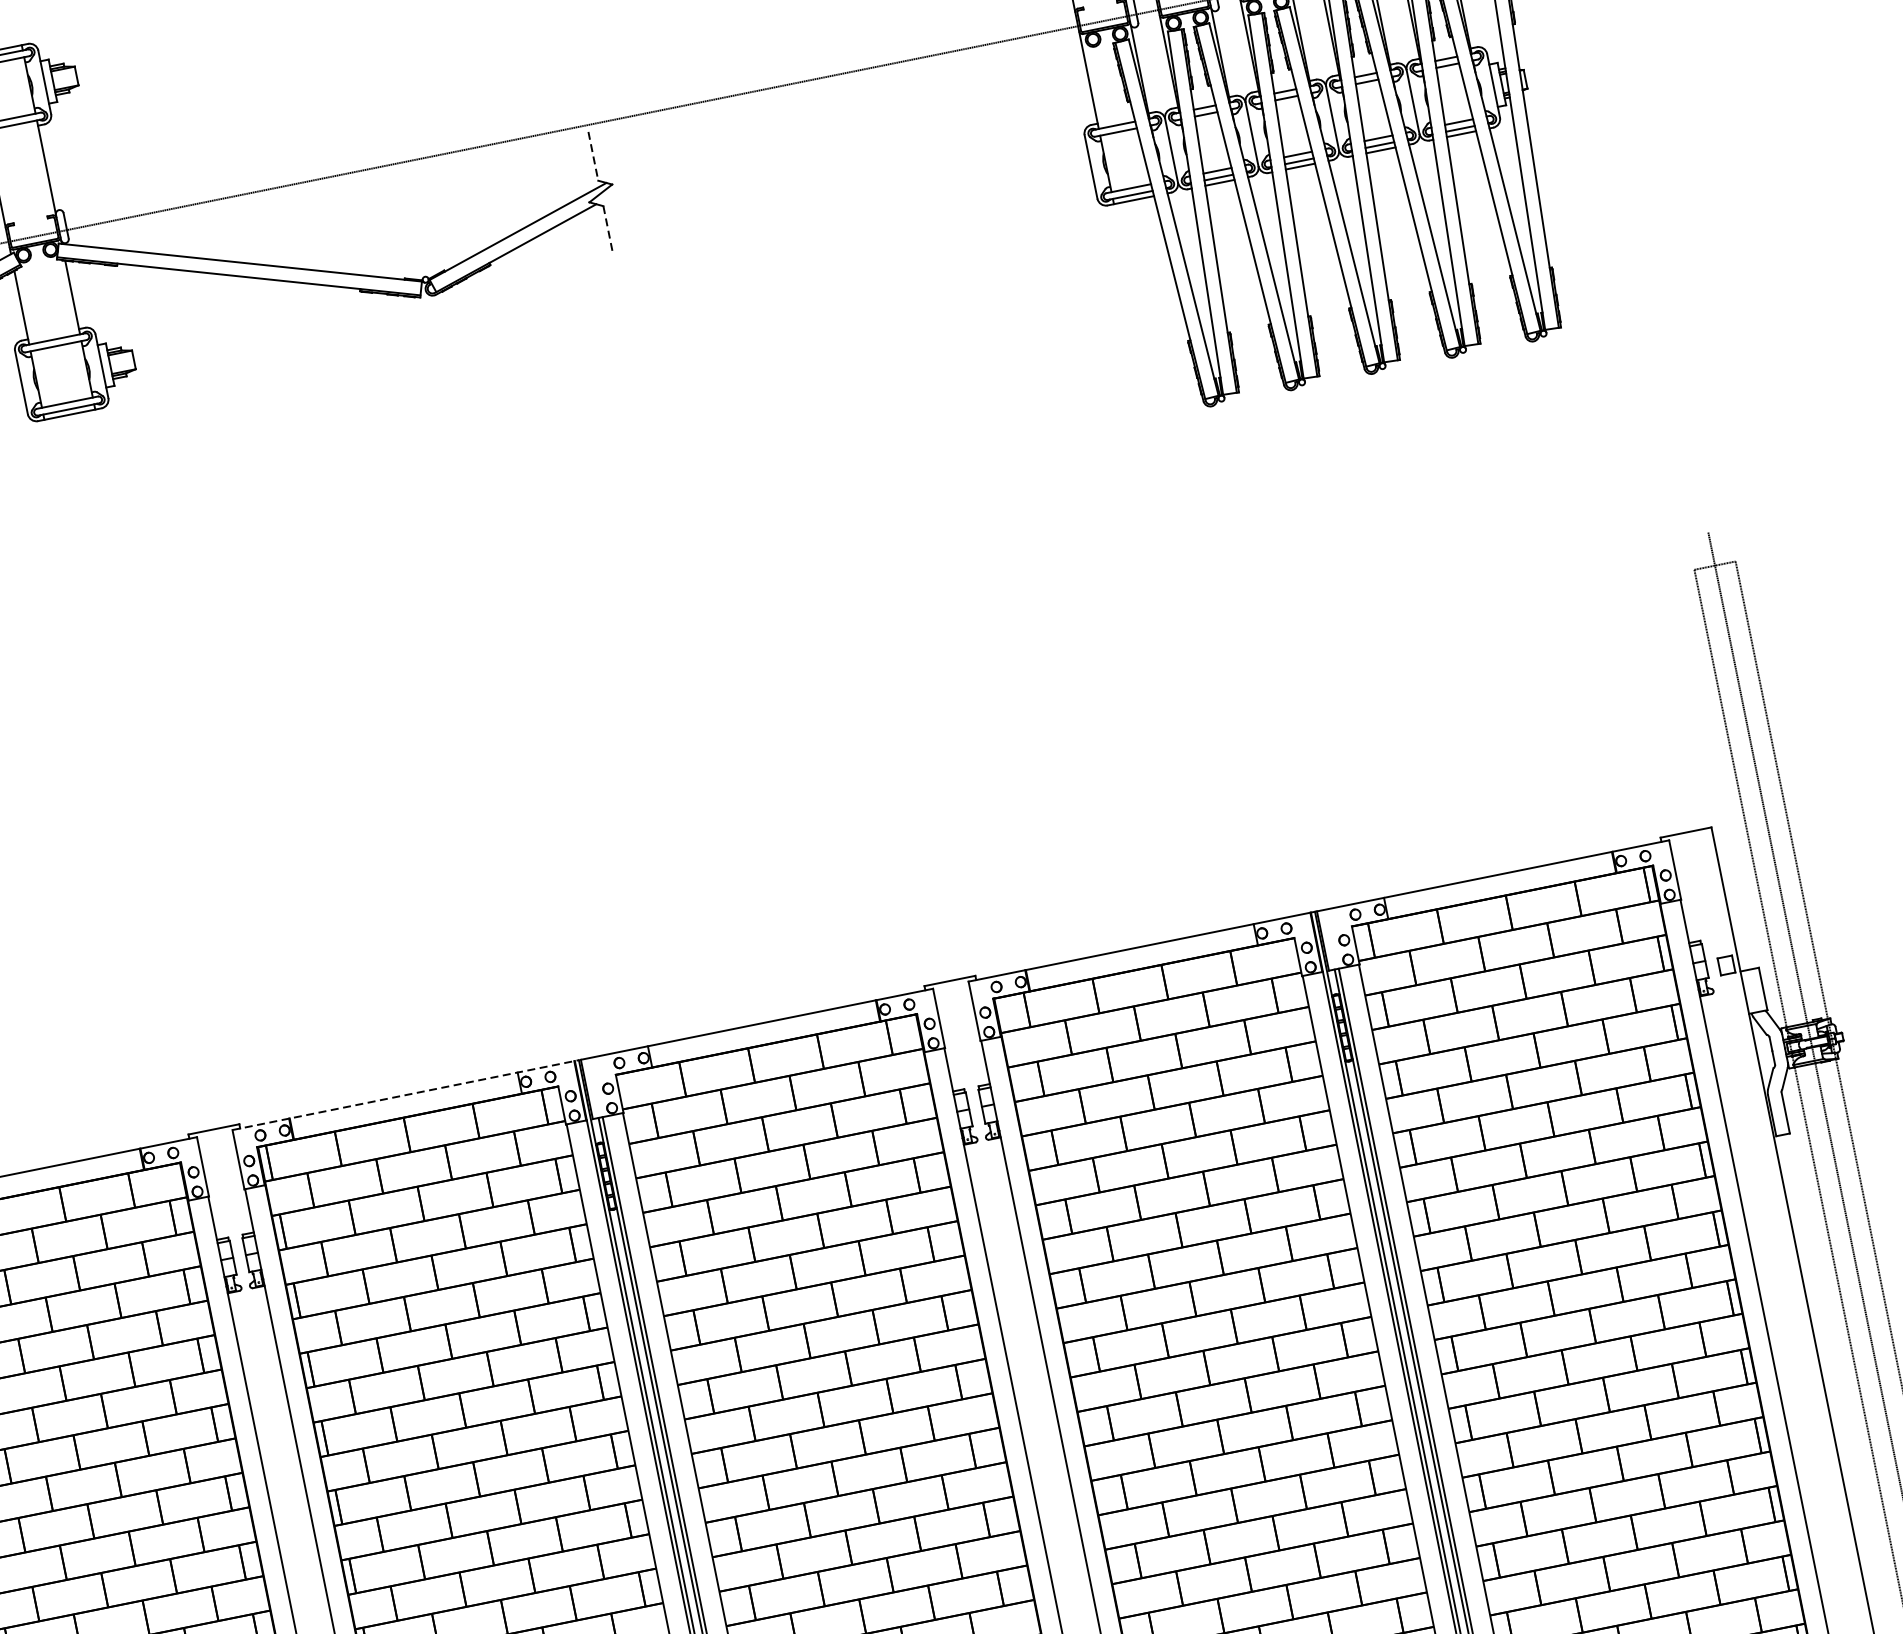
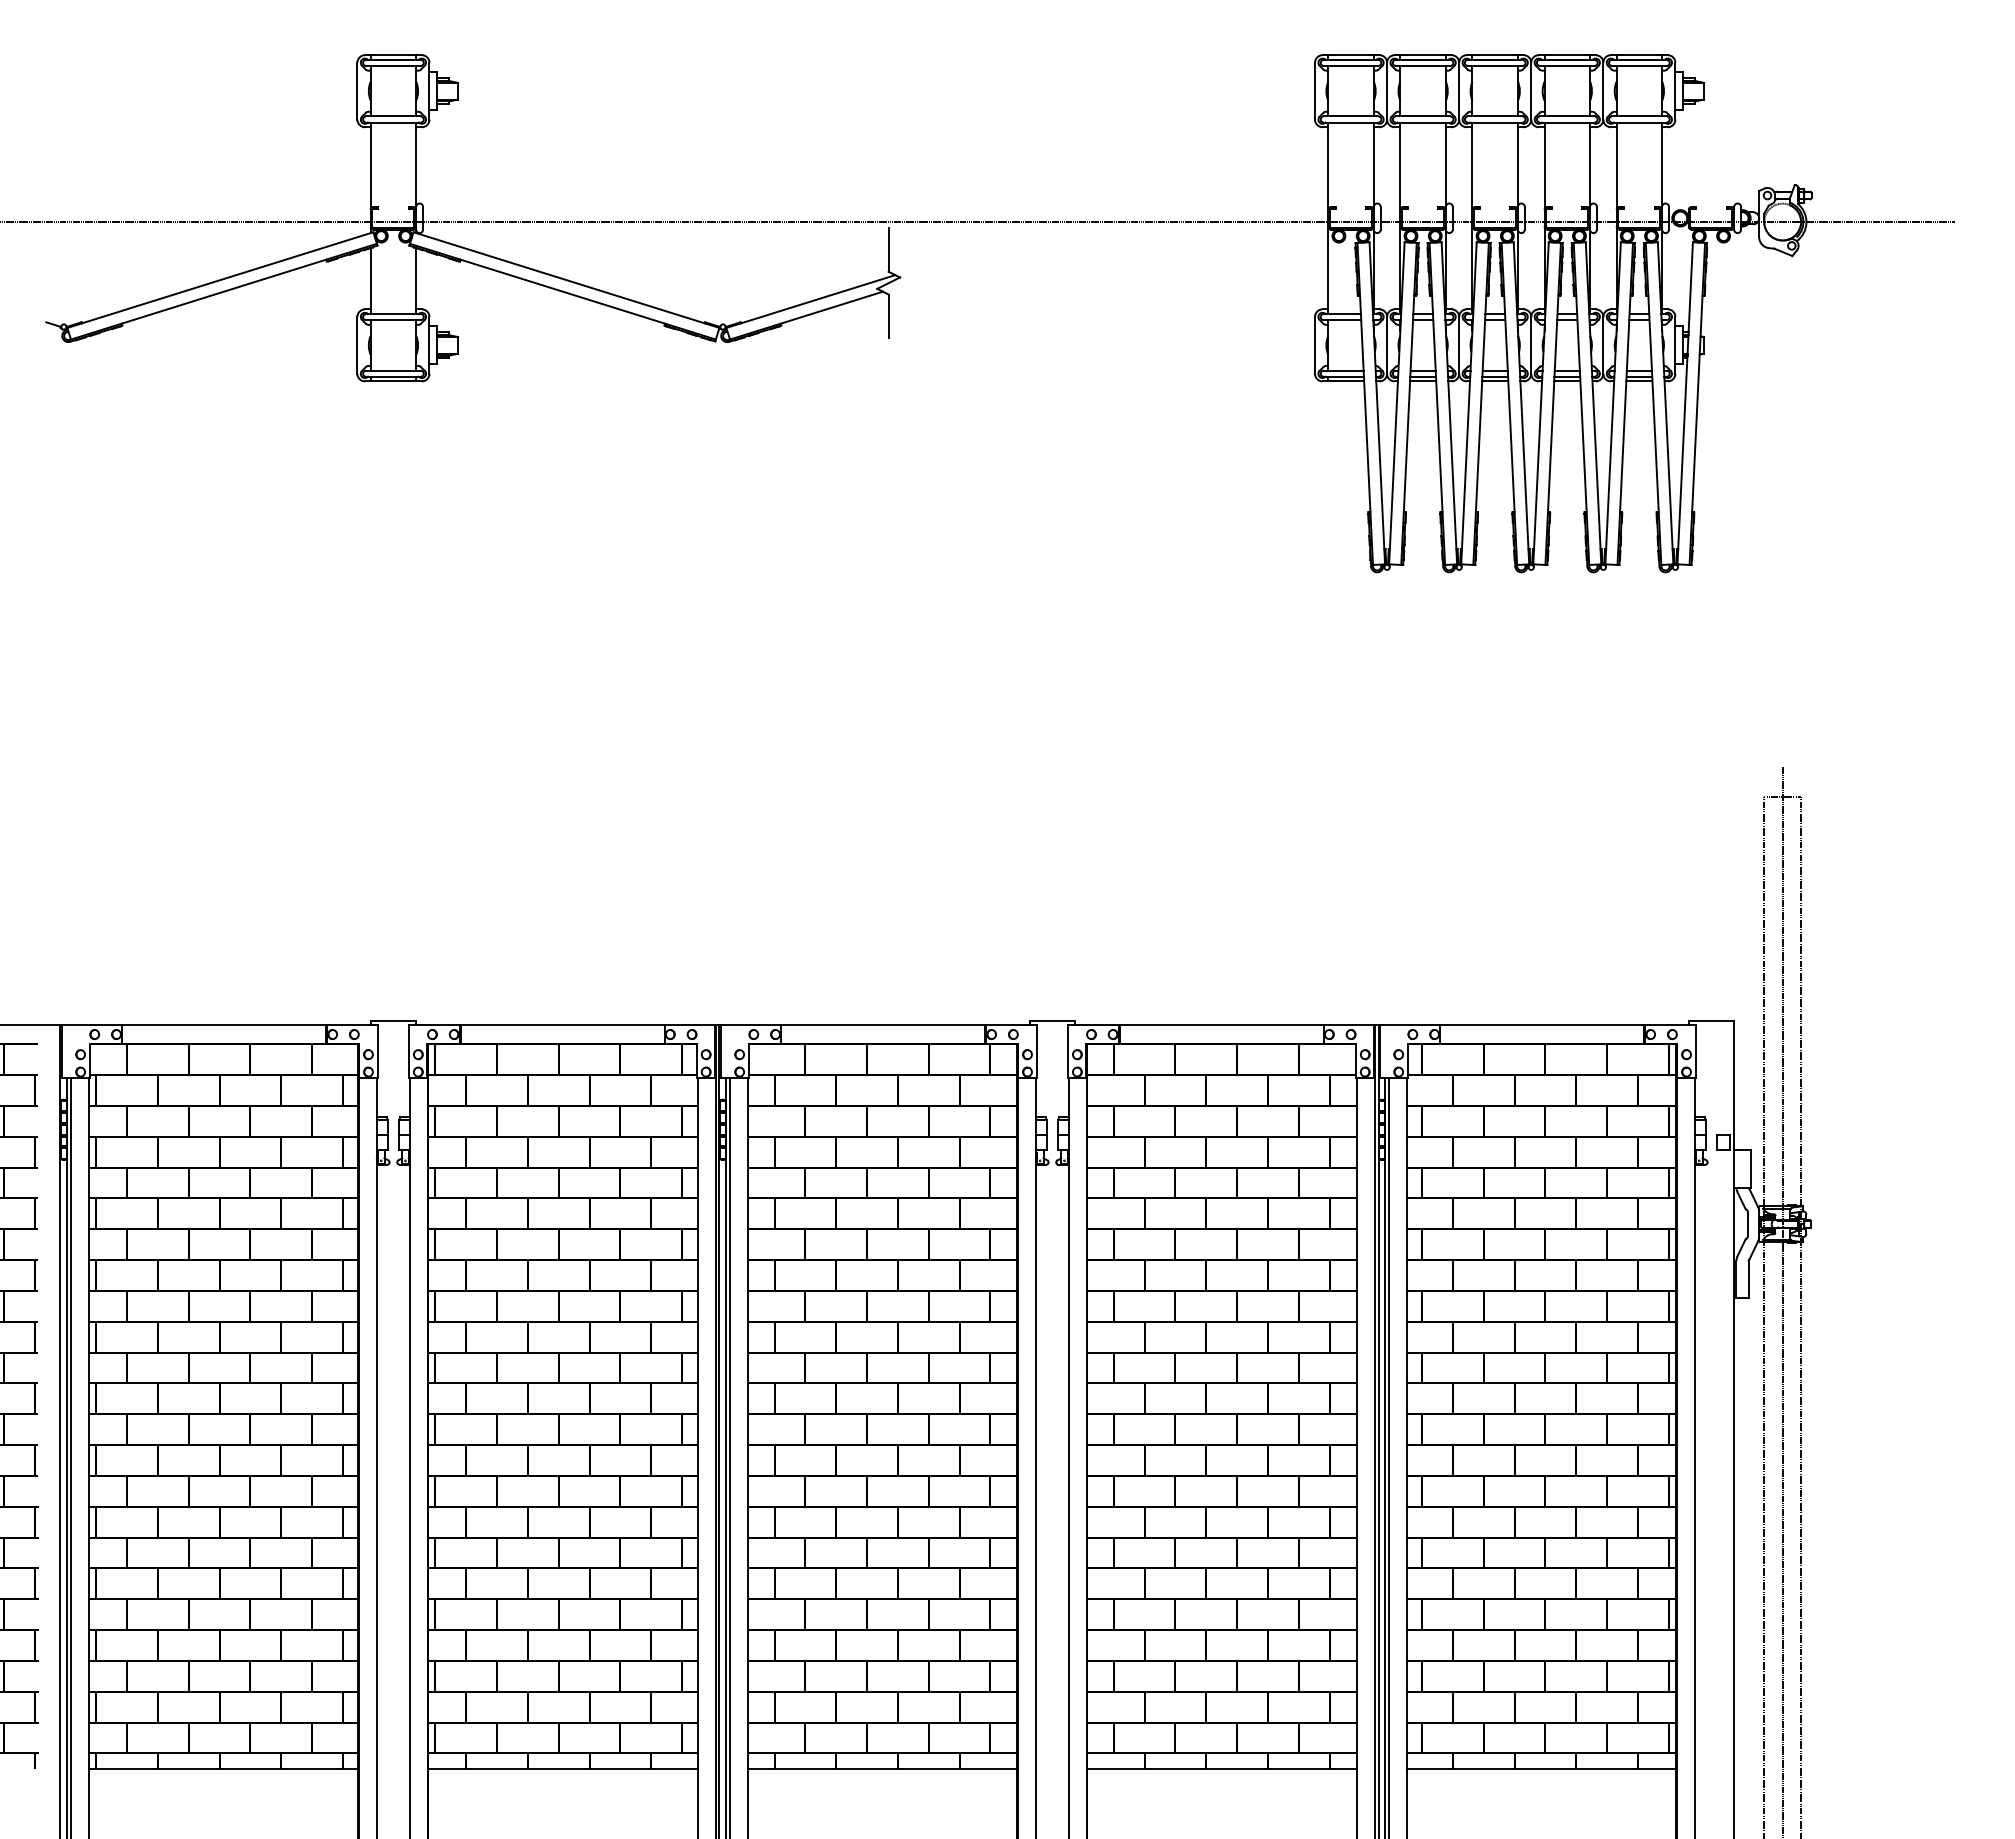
line: (593, 155) -> (888, 249), dashed -> solid
line: (608, 230) -> (888, 316), dashed -> solid
line: (405, 1095) -> (564, 1025), dashed -> solid

